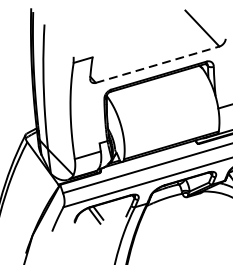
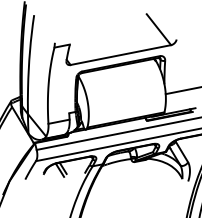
line: (158, 63) -> (121, 54), dashed -> solid

